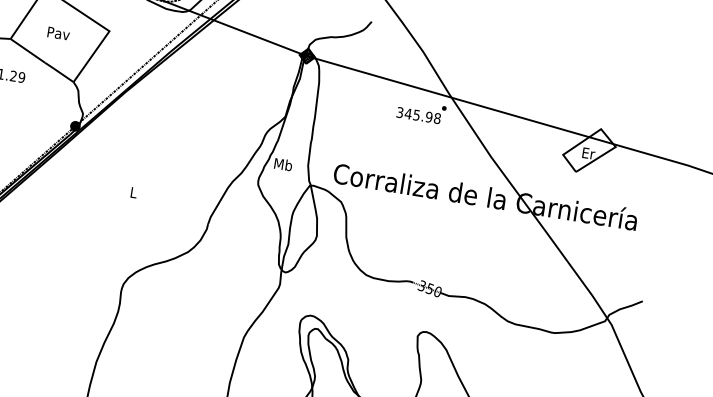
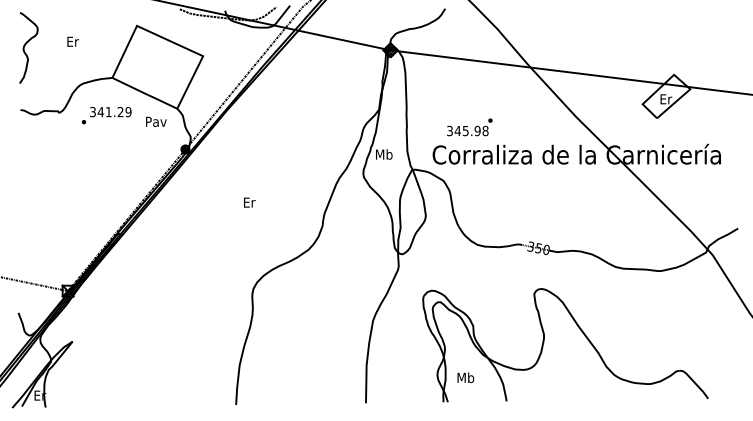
text: (58, 33) -> (156, 121), moved
text: (421, 112) -> (469, 127), moved
text: (133, 192) -> (249, 202), L -> Er

